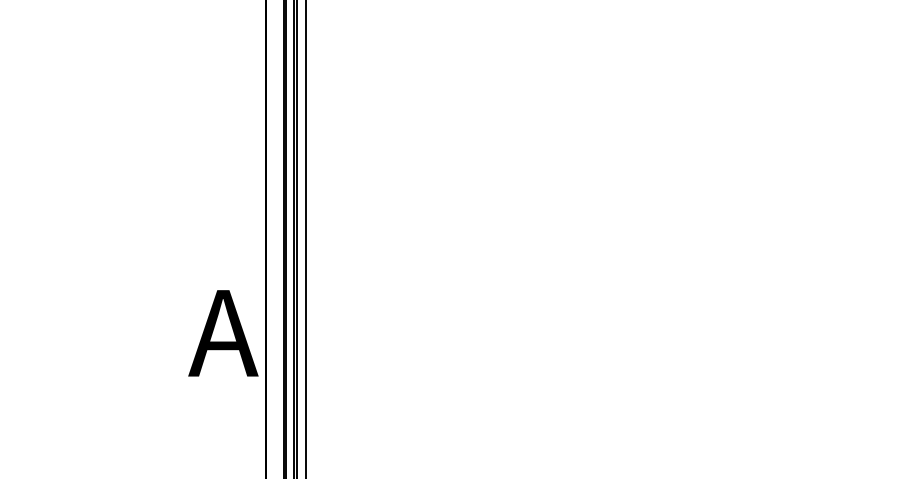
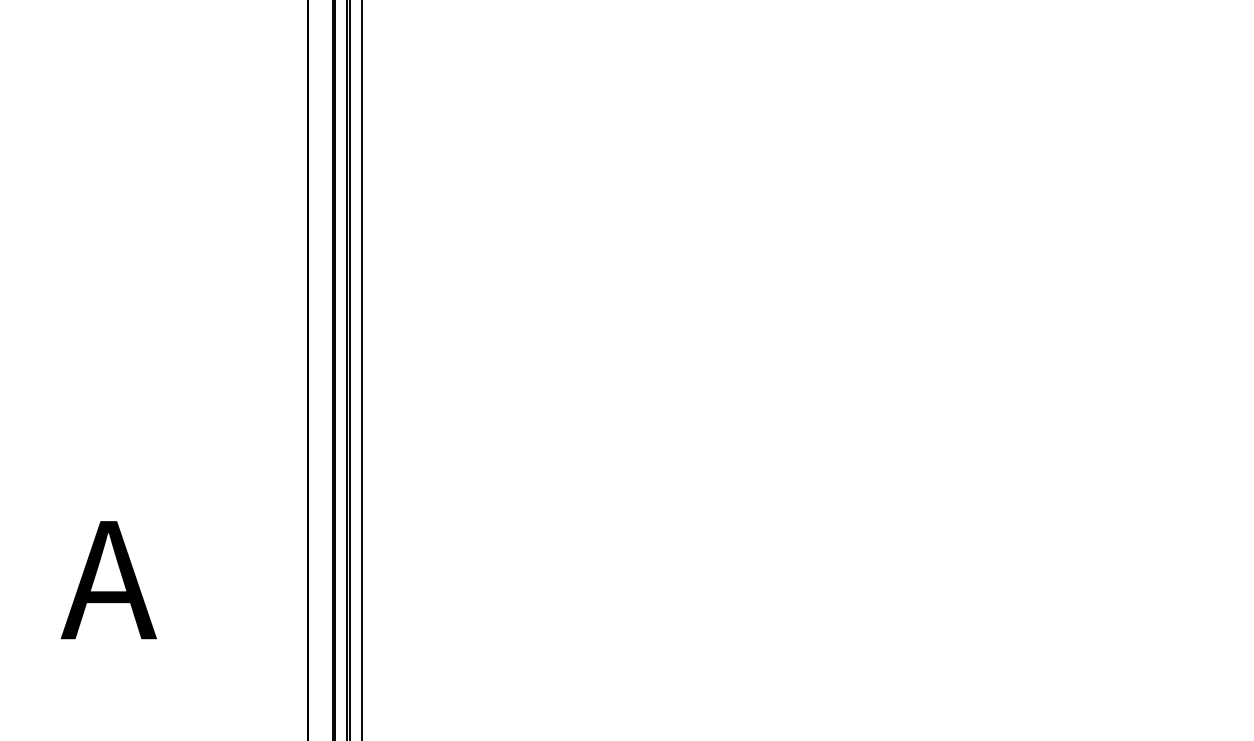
text: (223, 333) -> (108, 580), moved

